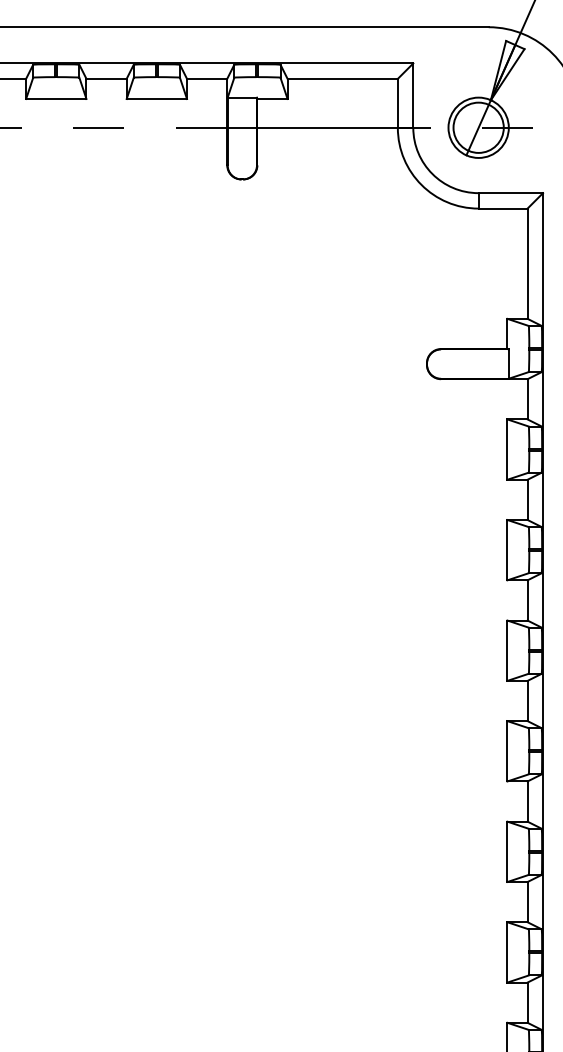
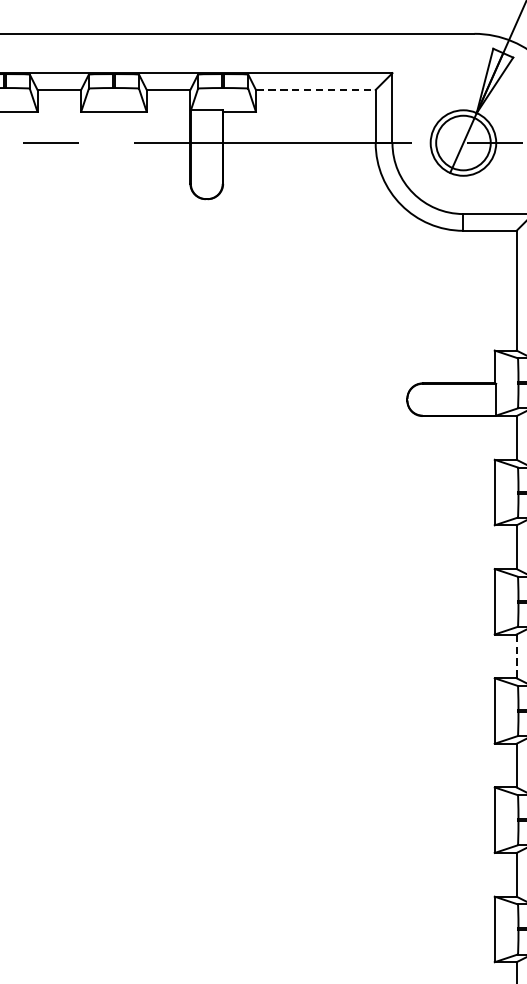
line: (343, 78) -> (316, 89), solid -> dashed
line: (527, 600) -> (516, 656), solid -> dashed

